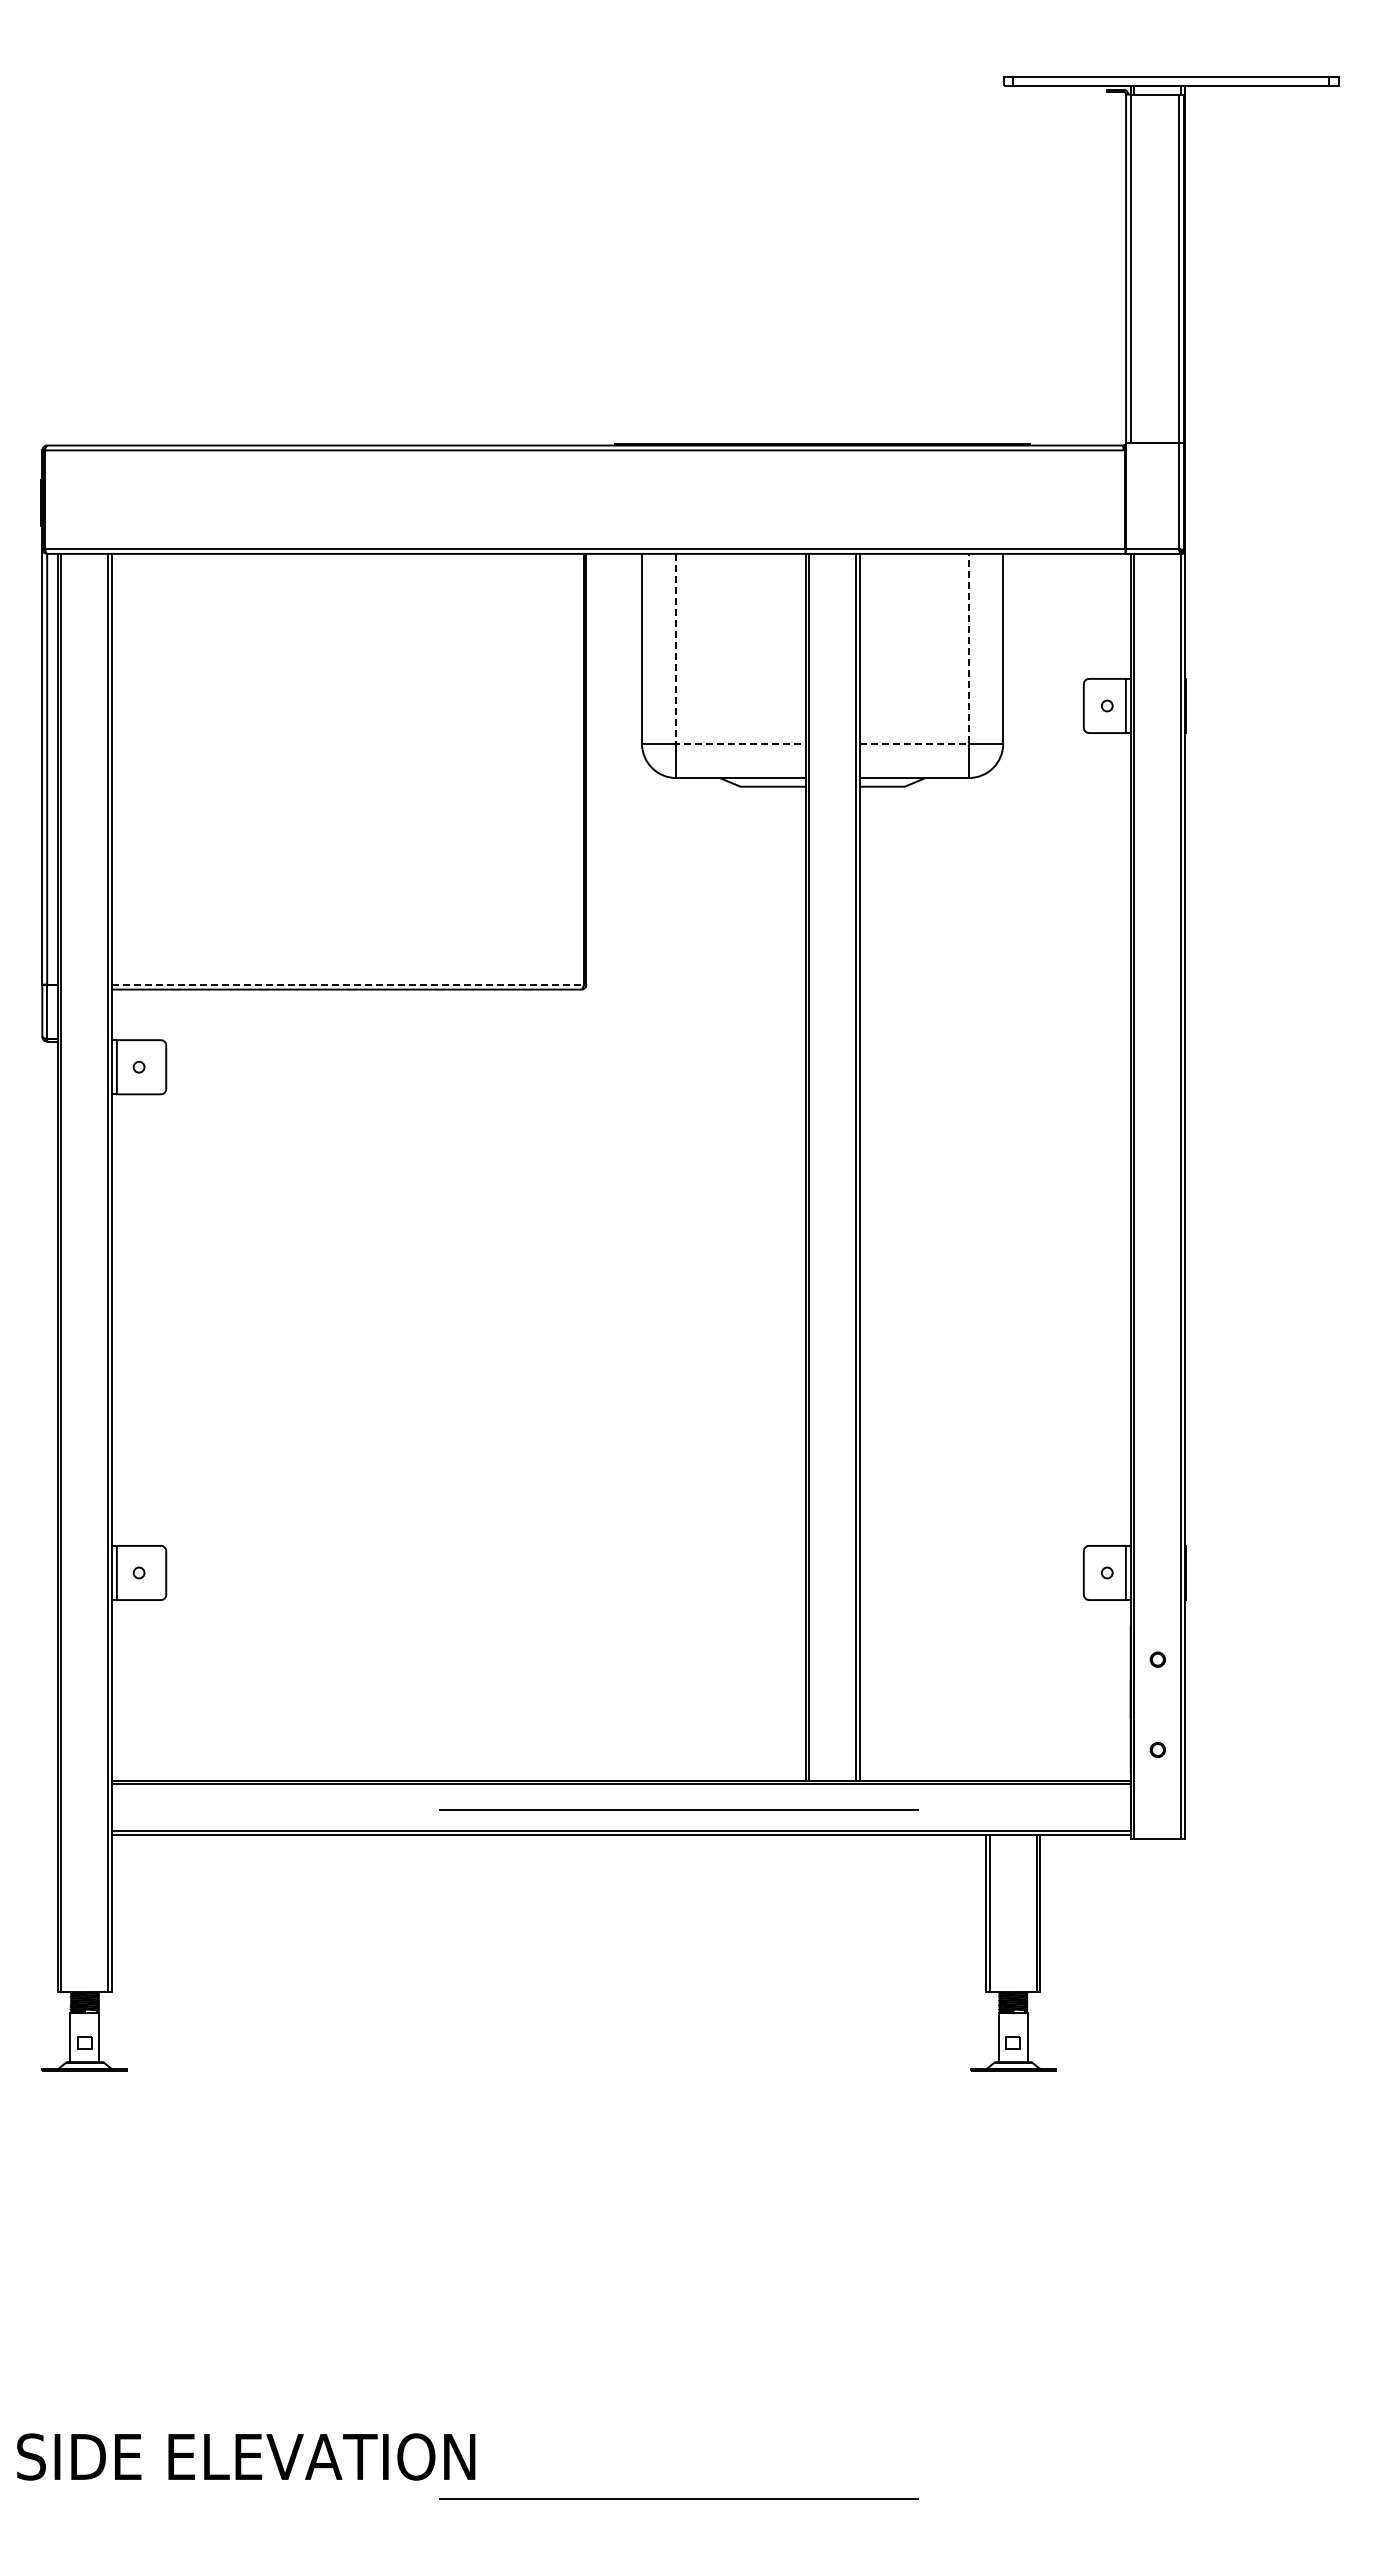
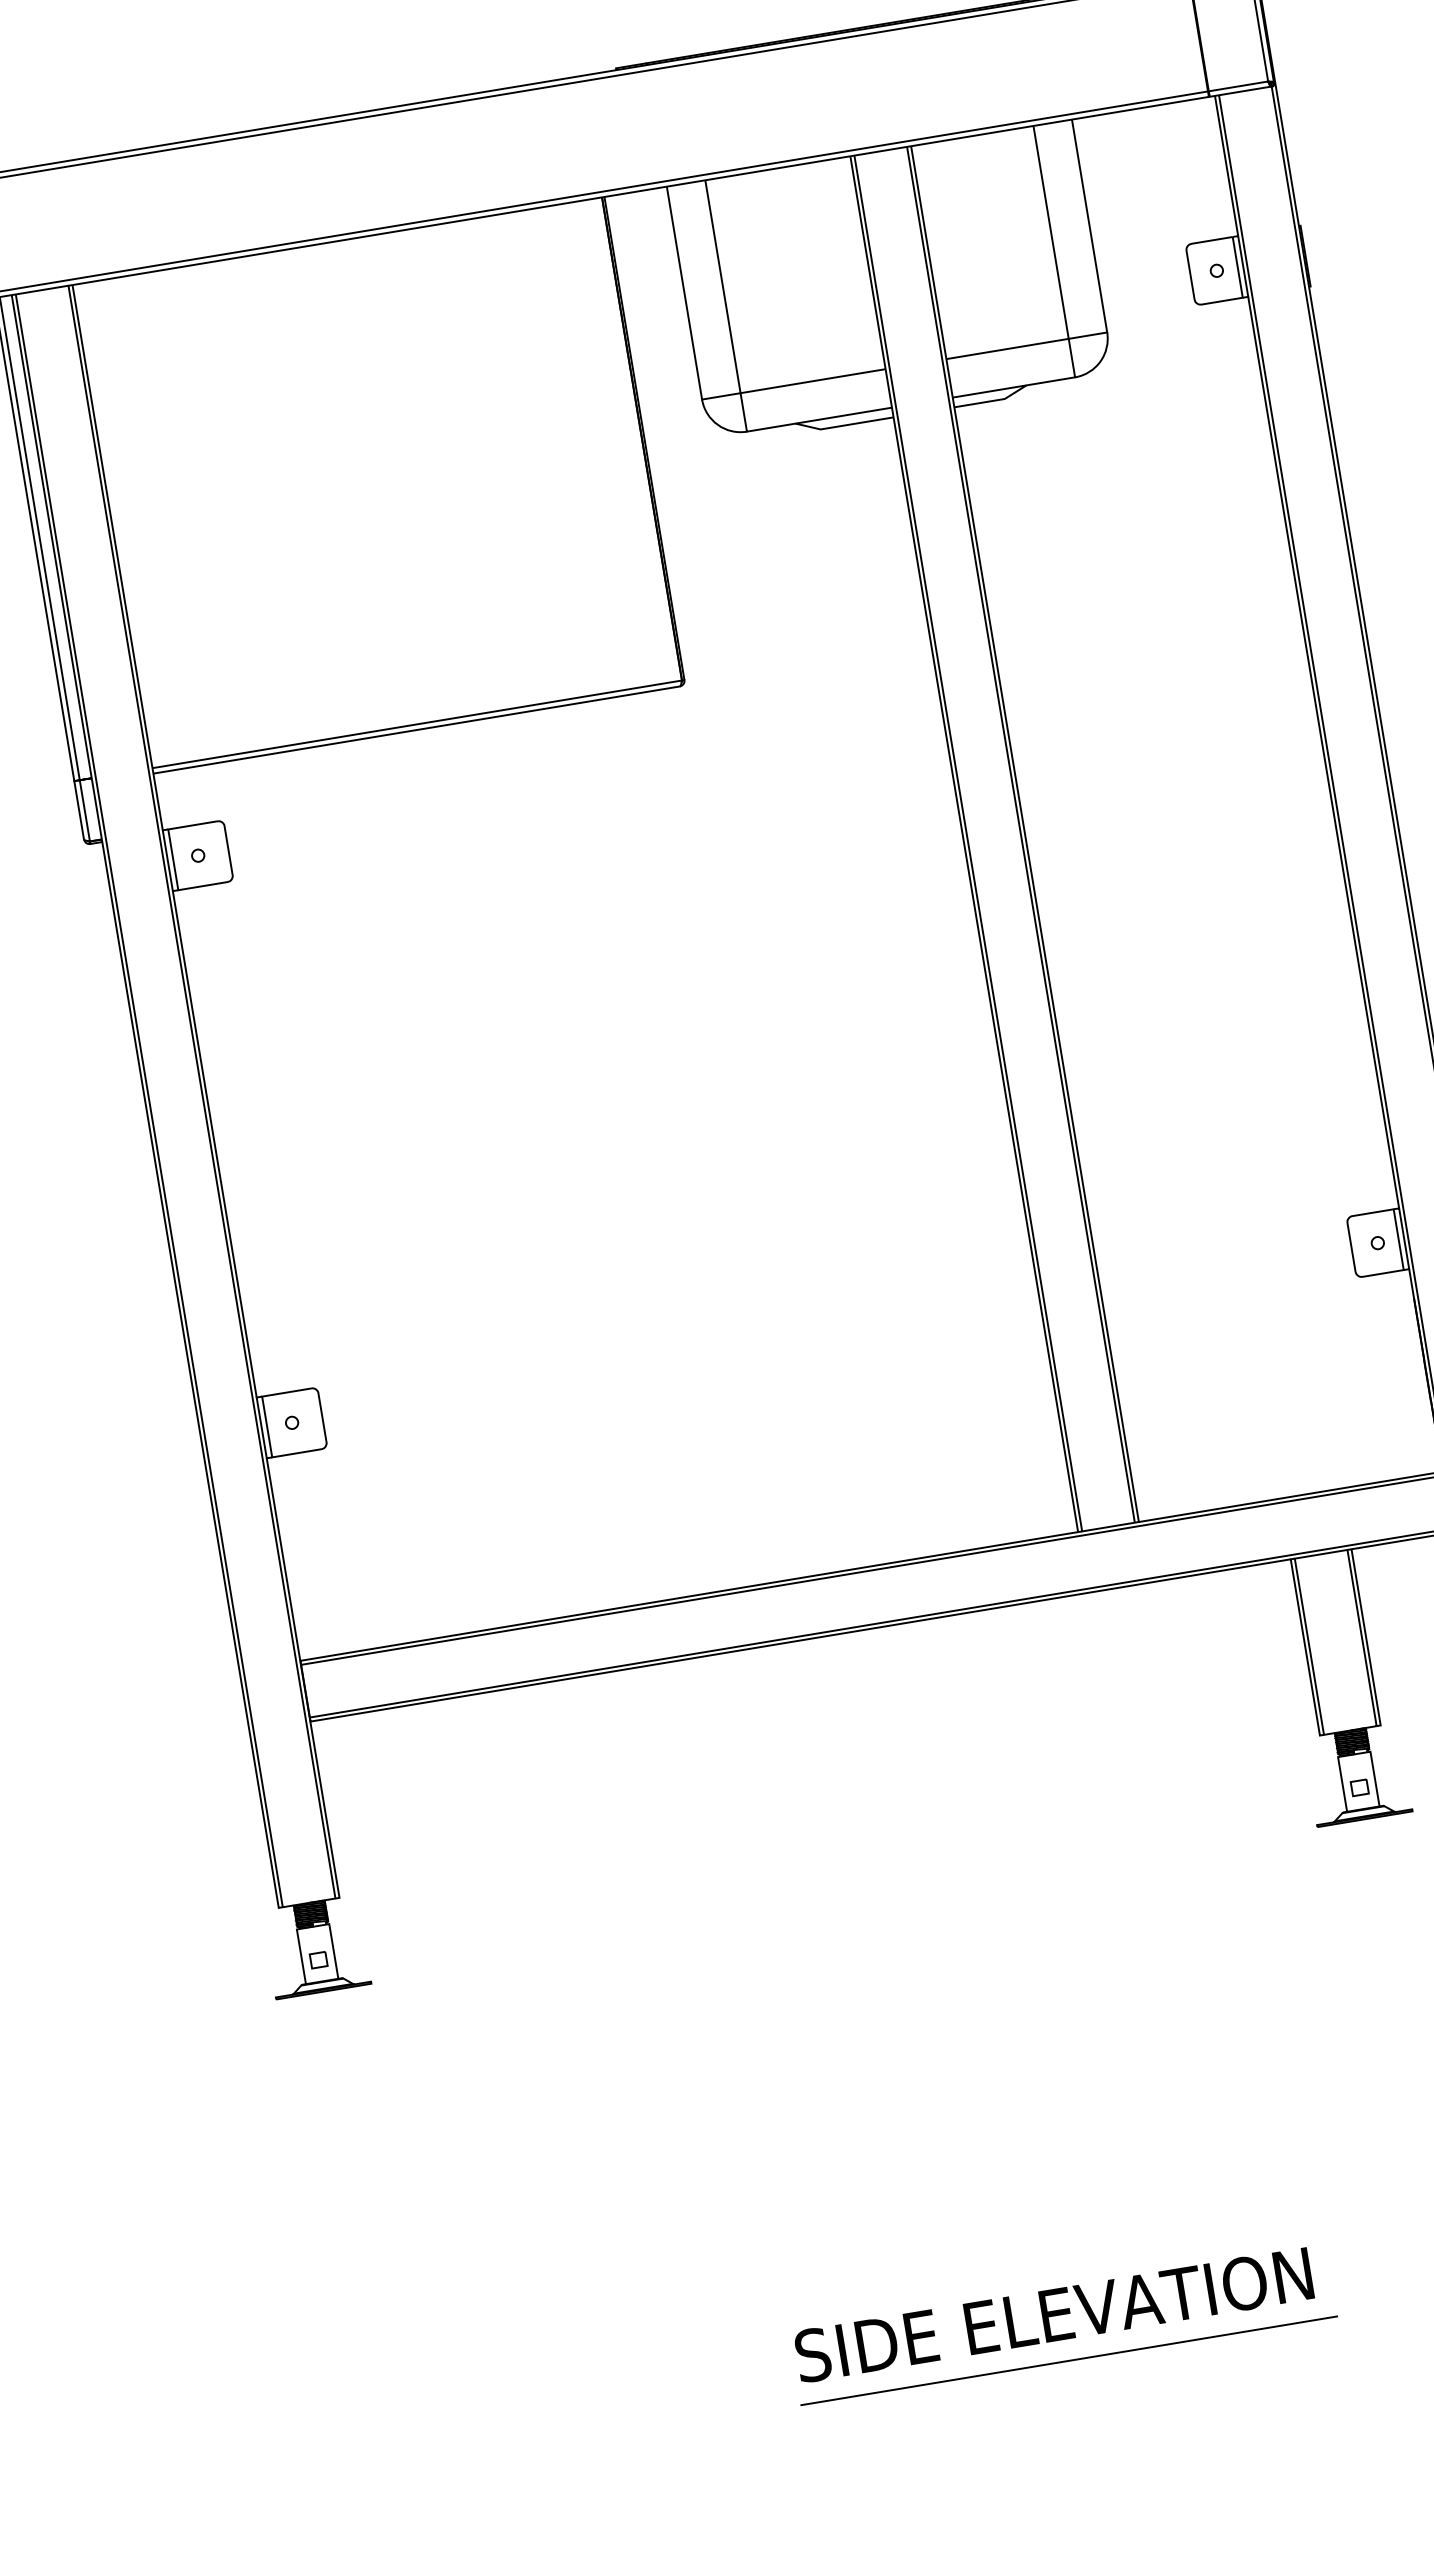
line: (968, 703) -> (1060, 293), dashed -> solid
line: (676, 714) -> (735, 360), dashed -> solid
line: (348, 984) -> (417, 724), dashed -> solid
line: (678, 1809) -> (940, 1587), removed
text: (246, 2456) -> (1054, 2314), moved

